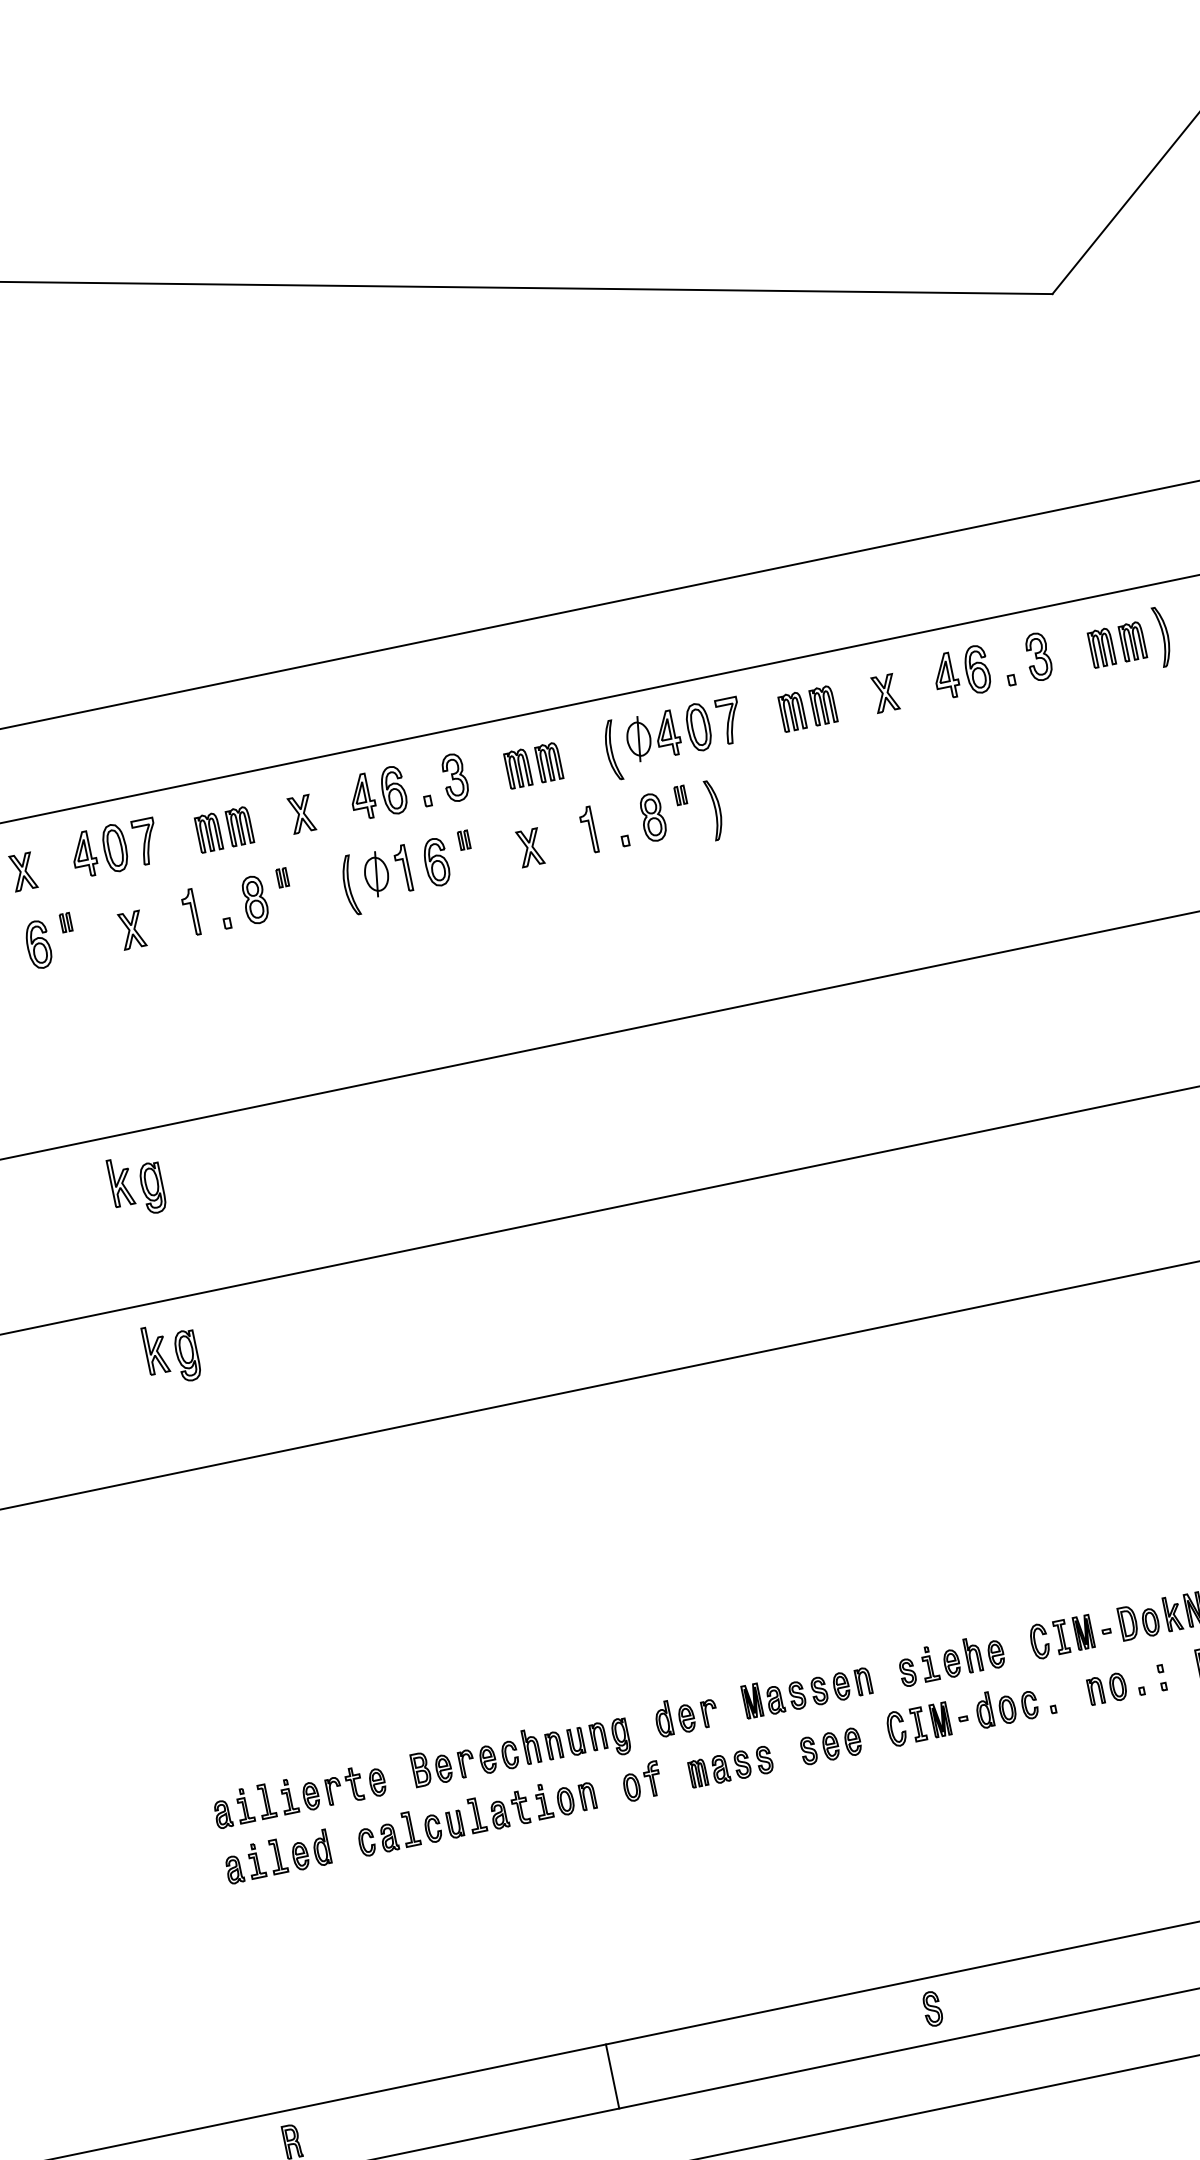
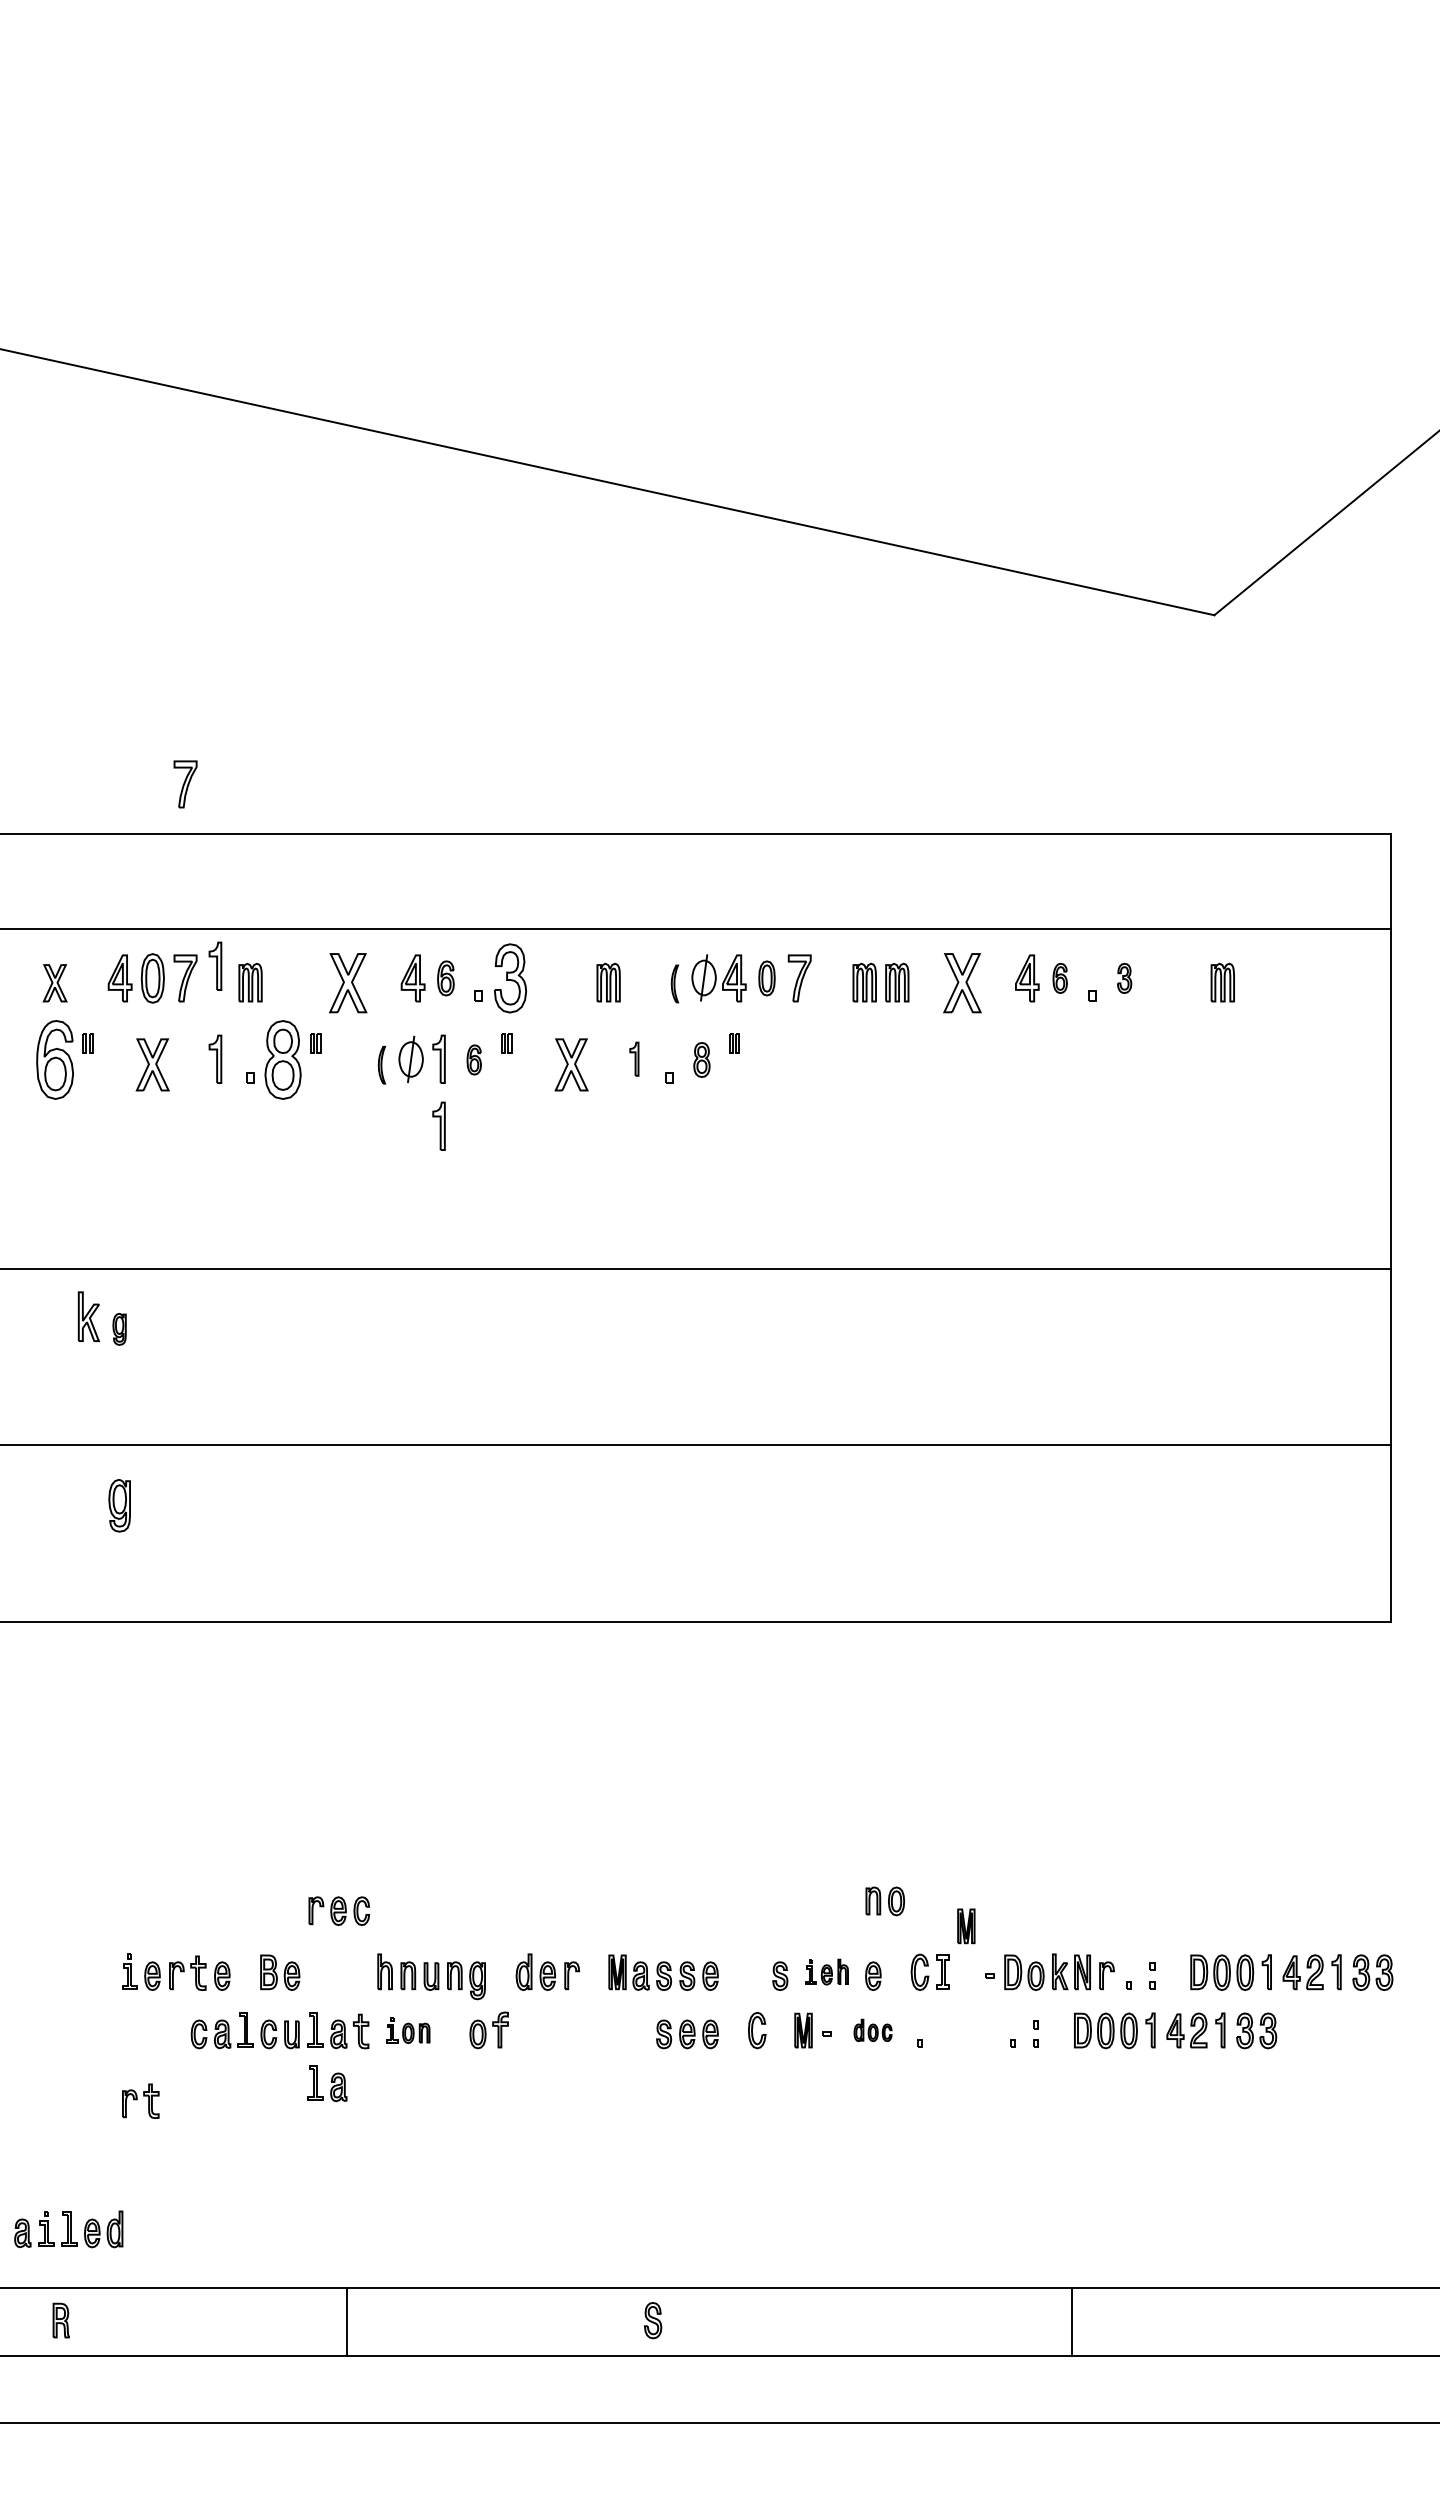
part: (1162, 636) -> (1253, 983), removed
part: (1102, 647) -> (1190, 982), removed
part: (1038, 656) -> (1124, 978), size x0.6
part: (108, 657) -> (185, 784), added
part: (977, 669) -> (1060, 978), size x0.6
part: (884, 693) -> (961, 983), size x1.6
part: (698, 727) -> (766, 978), size x0.7
part: (611, 750) -> (674, 983), size x0.6
part: (518, 768) -> (576, 982), removed
part: (455, 777) -> (510, 978), size x1.4
part: (393, 790) -> (445, 978), size x0.7
part: (714, 809) -> (765, 1064), removed
part: (301, 814) -> (347, 983), size x1.6
part: (652, 817) -> (701, 1059), size x0.7
part: (172, 823) -> (215, 965), added
part: (240, 826) -> (283, 982), removed
part: (588, 829) -> (634, 1058), size x0.7
part: (529, 847) -> (571, 1064), size x1.4
part: (436, 861) -> (474, 1059), size x0.6
part: (349, 884) -> (381, 1064), size x0.6
part: (254, 899) -> (282, 1059), size x1.6
part: (131, 929) -> (152, 1064), size x1.4
part: (415, 931) -> (438, 1125), added
part: (38, 944) -> (55, 1059), size x1.6
part: (152, 1188) -> (119, 1329), size x0.6
part: (155, 1349) -> (88, 1492), removed
part: (1083, 1632) -> (966, 1926), moved
part: (950, 1659) -> (826, 1971), size x0.7
part: (863, 1681) -> (733, 1975), removed
part: (1107, 1689) -> (885, 1901), moved
part: (1006, 1706) -> (872, 2030), size x0.6
part: (918, 1724) -> (780, 2030), removed
part: (487, 1759) -> (338, 1910), moved
part: (730, 1767) -> (581, 2034), removed
part: (565, 1797) -> (408, 2030), size x0.7
part: (243, 1805) -> (82, 1971), removed
part: (277, 1857) -> (68, 2229), moved
part: (498, 1863) -> (327, 2083), added
part: (324, 1916) -> (140, 2100), added
part: (932, 2008) -> (653, 2320), moved
line: (612, 2076) -> (347, 2321), moved

